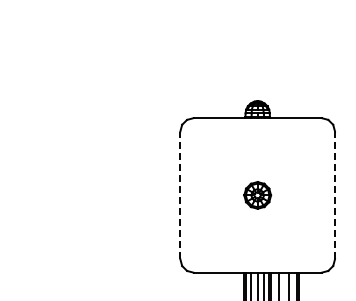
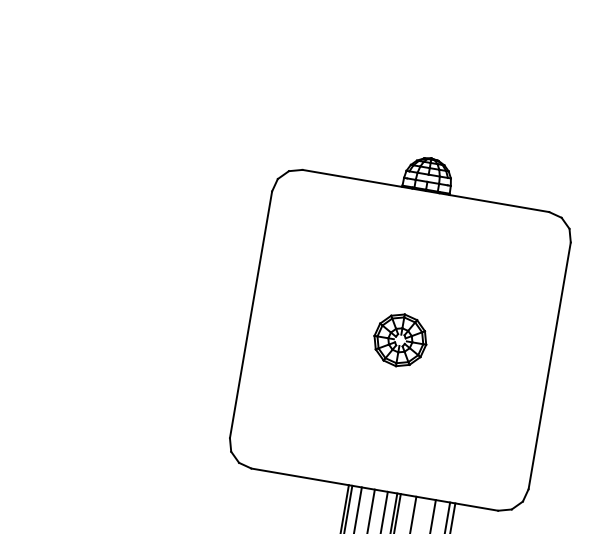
line: (180, 195) -> (251, 314), dashed -> solid
line: (335, 195) -> (550, 366), dashed -> solid

